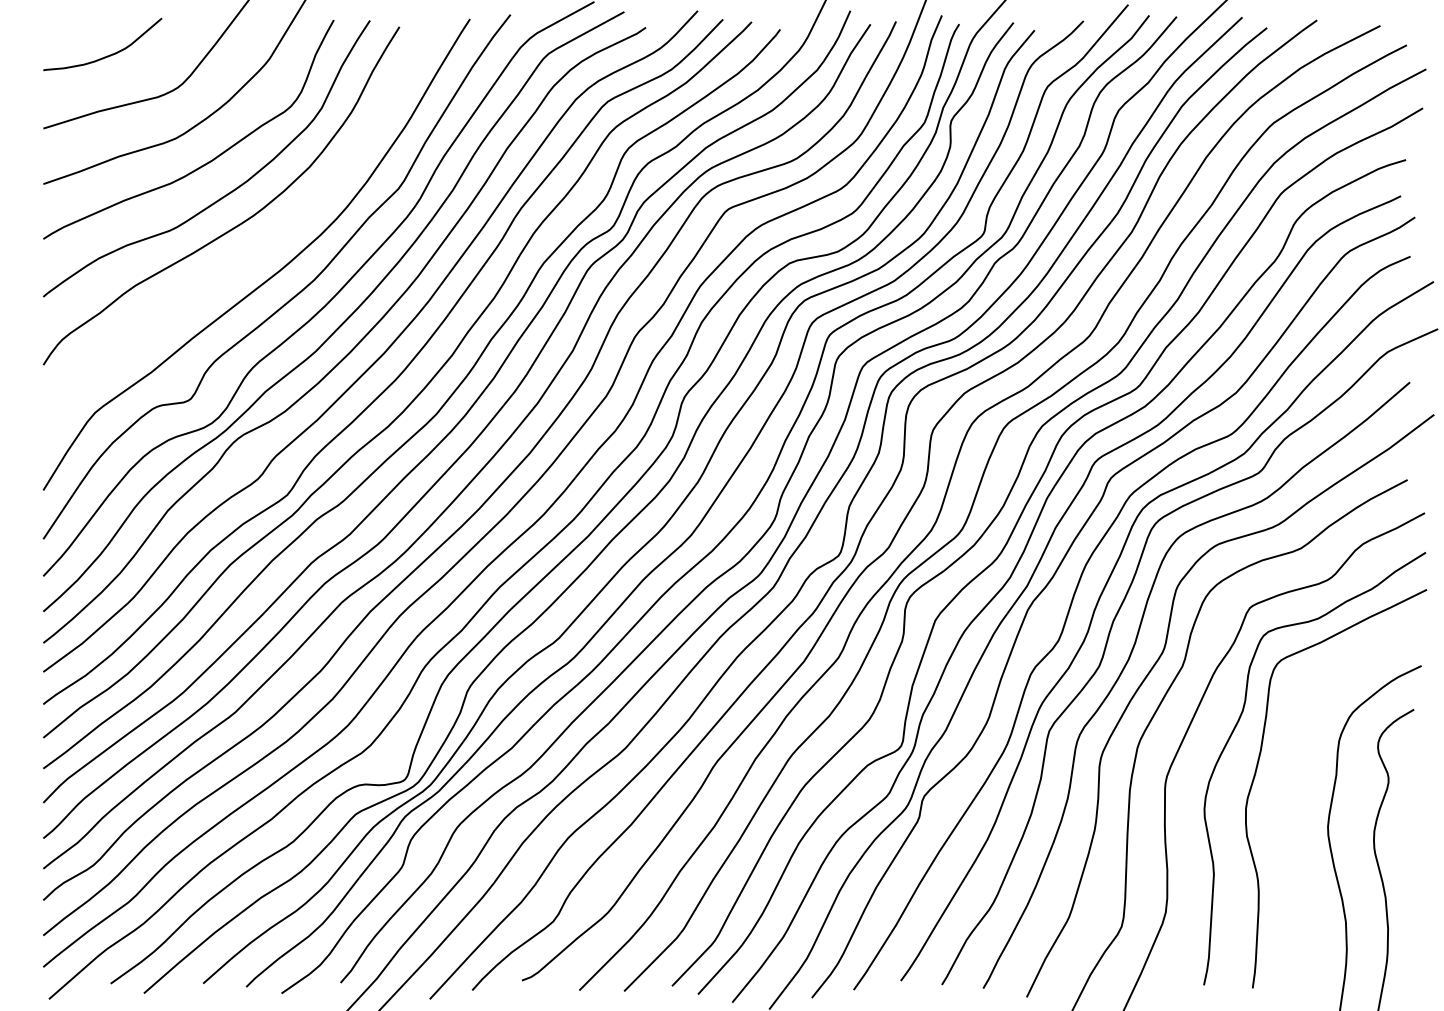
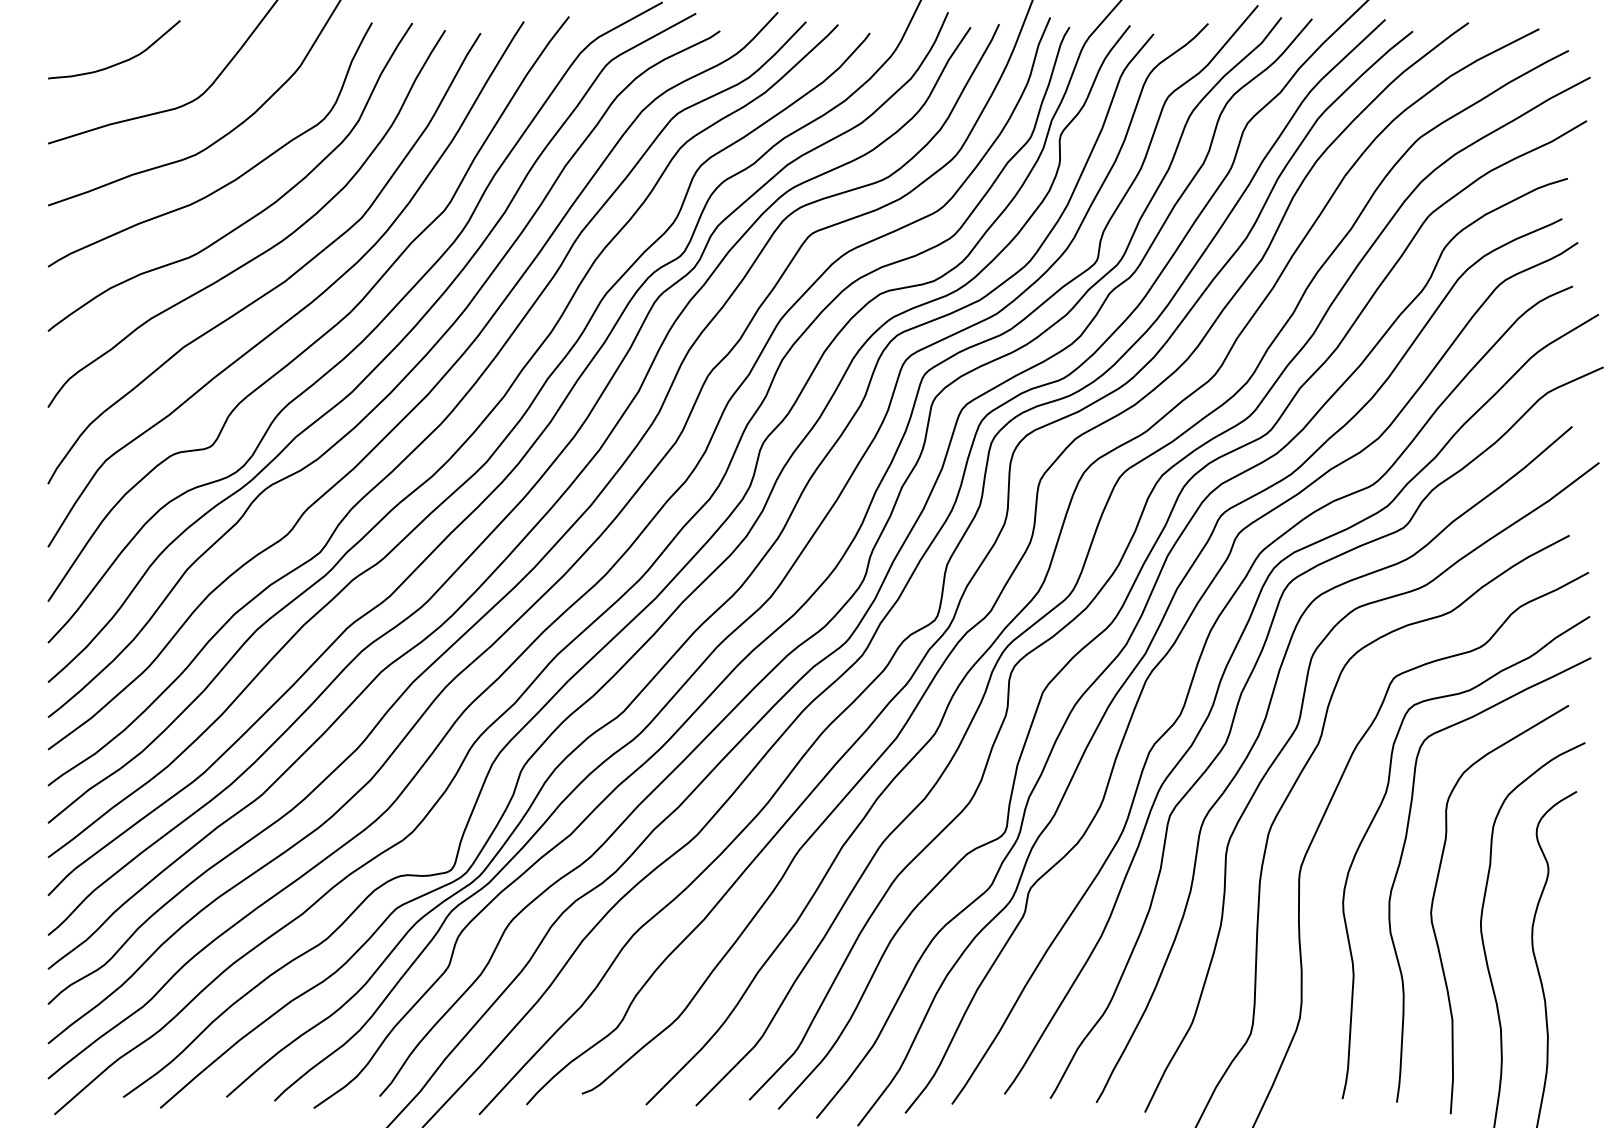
curve: (251, 253) -> (280, 282), added
curve: (1287, 800) -> (1435, 893), added

